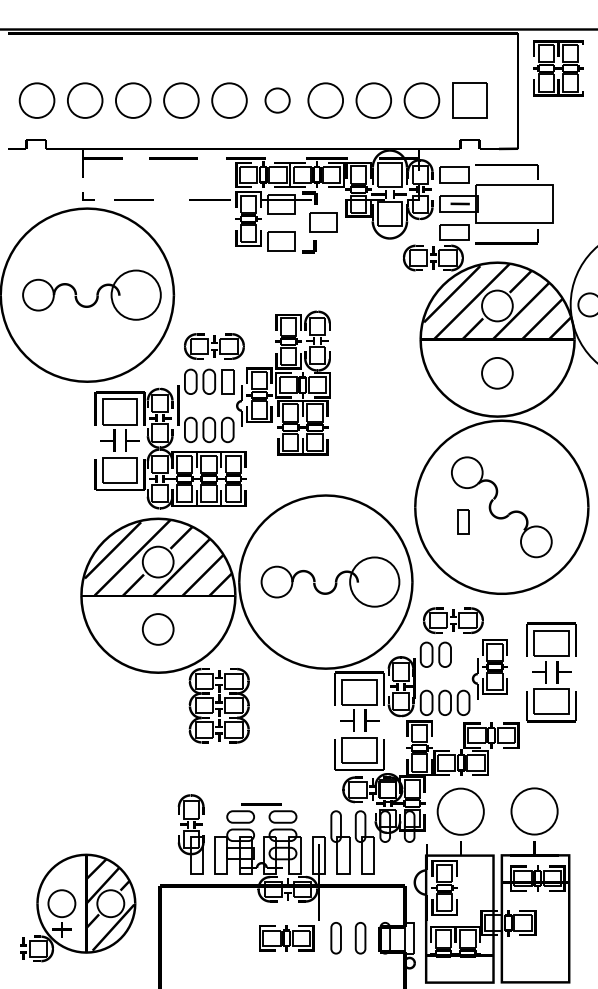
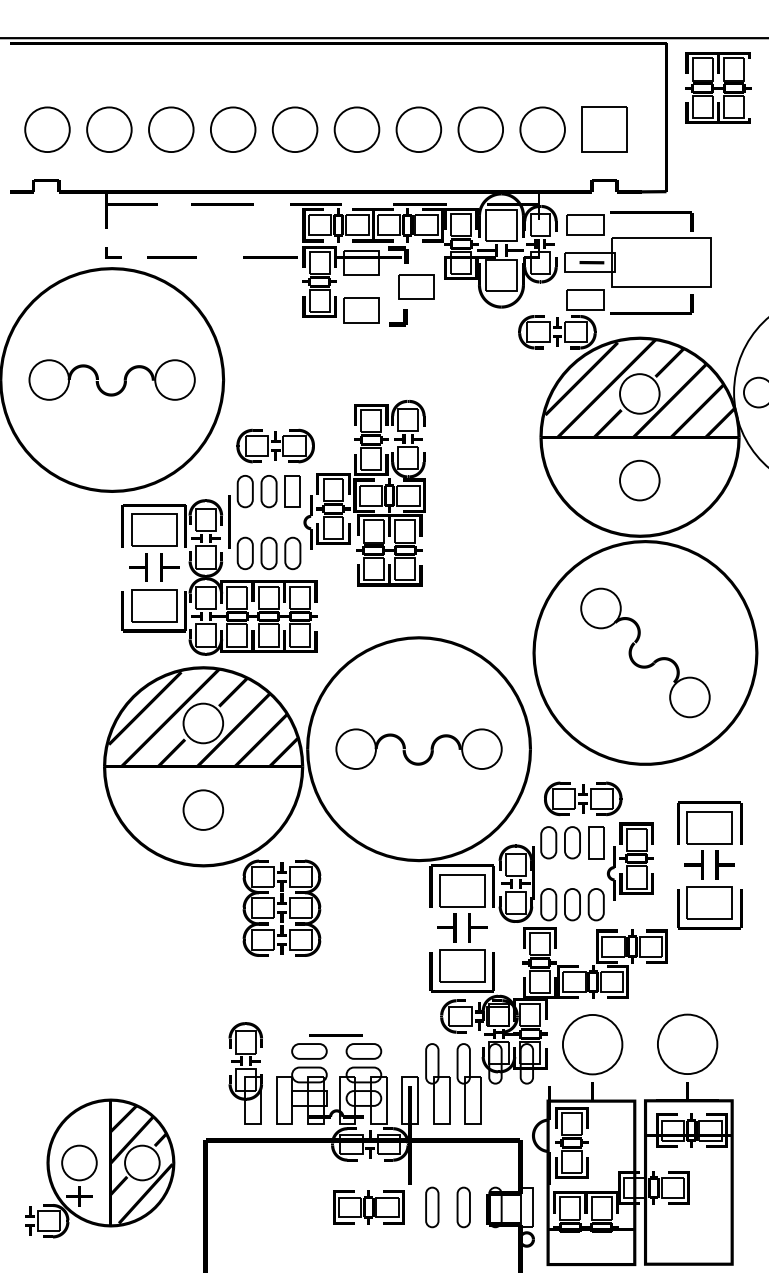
circle: (277, 100) -> (356, 129), size x1.43
circle: (135, 294) -> (174, 379), size x0.62
part: (463, 521) -> (596, 842), moved
circle: (374, 582) -> (481, 749), size x0.62

